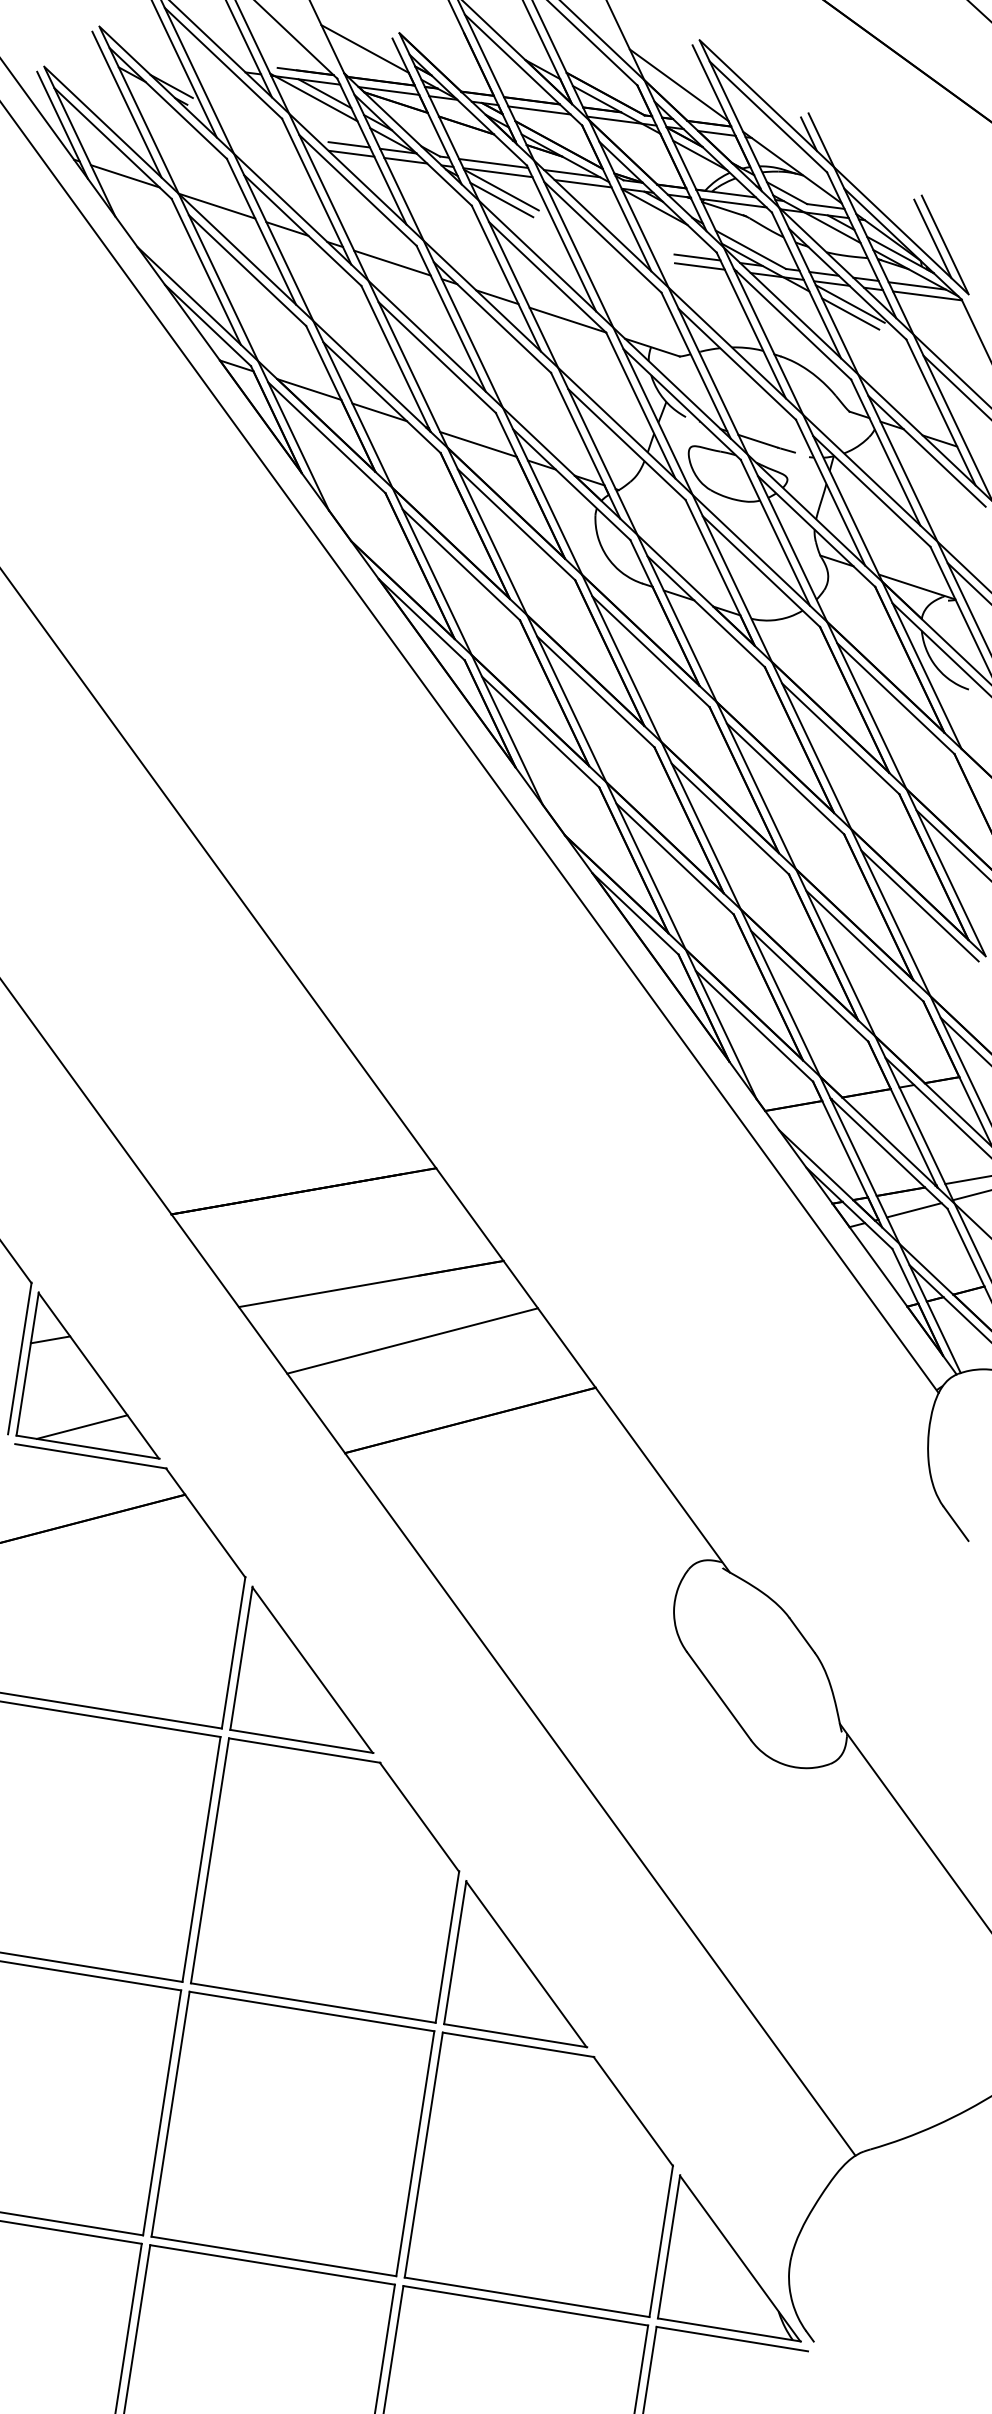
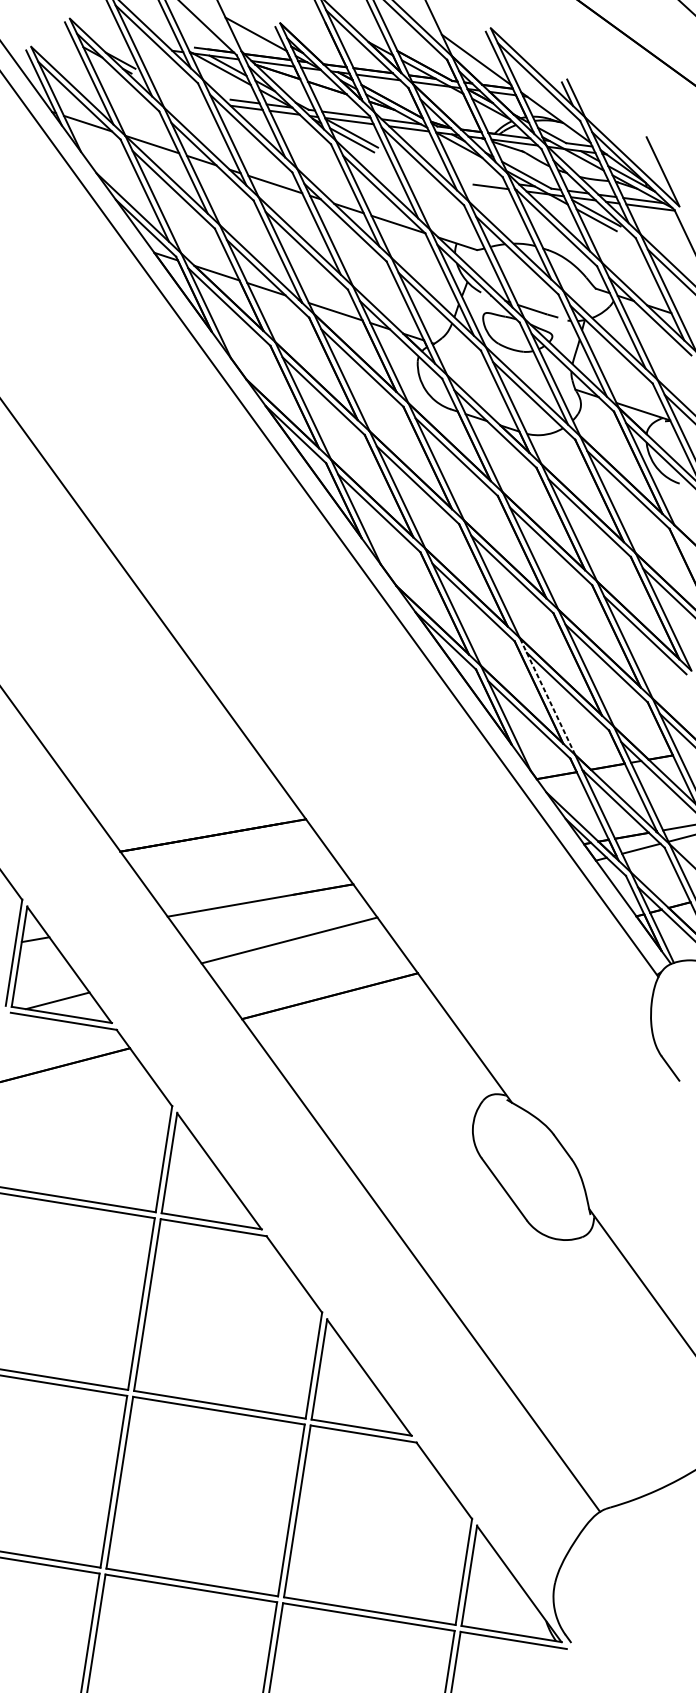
line: (932, 238) -> (654, 167), removed
line: (697, 257) -> (489, 180), removed
line: (780, 993) -> (547, 696), solid -> dashed

